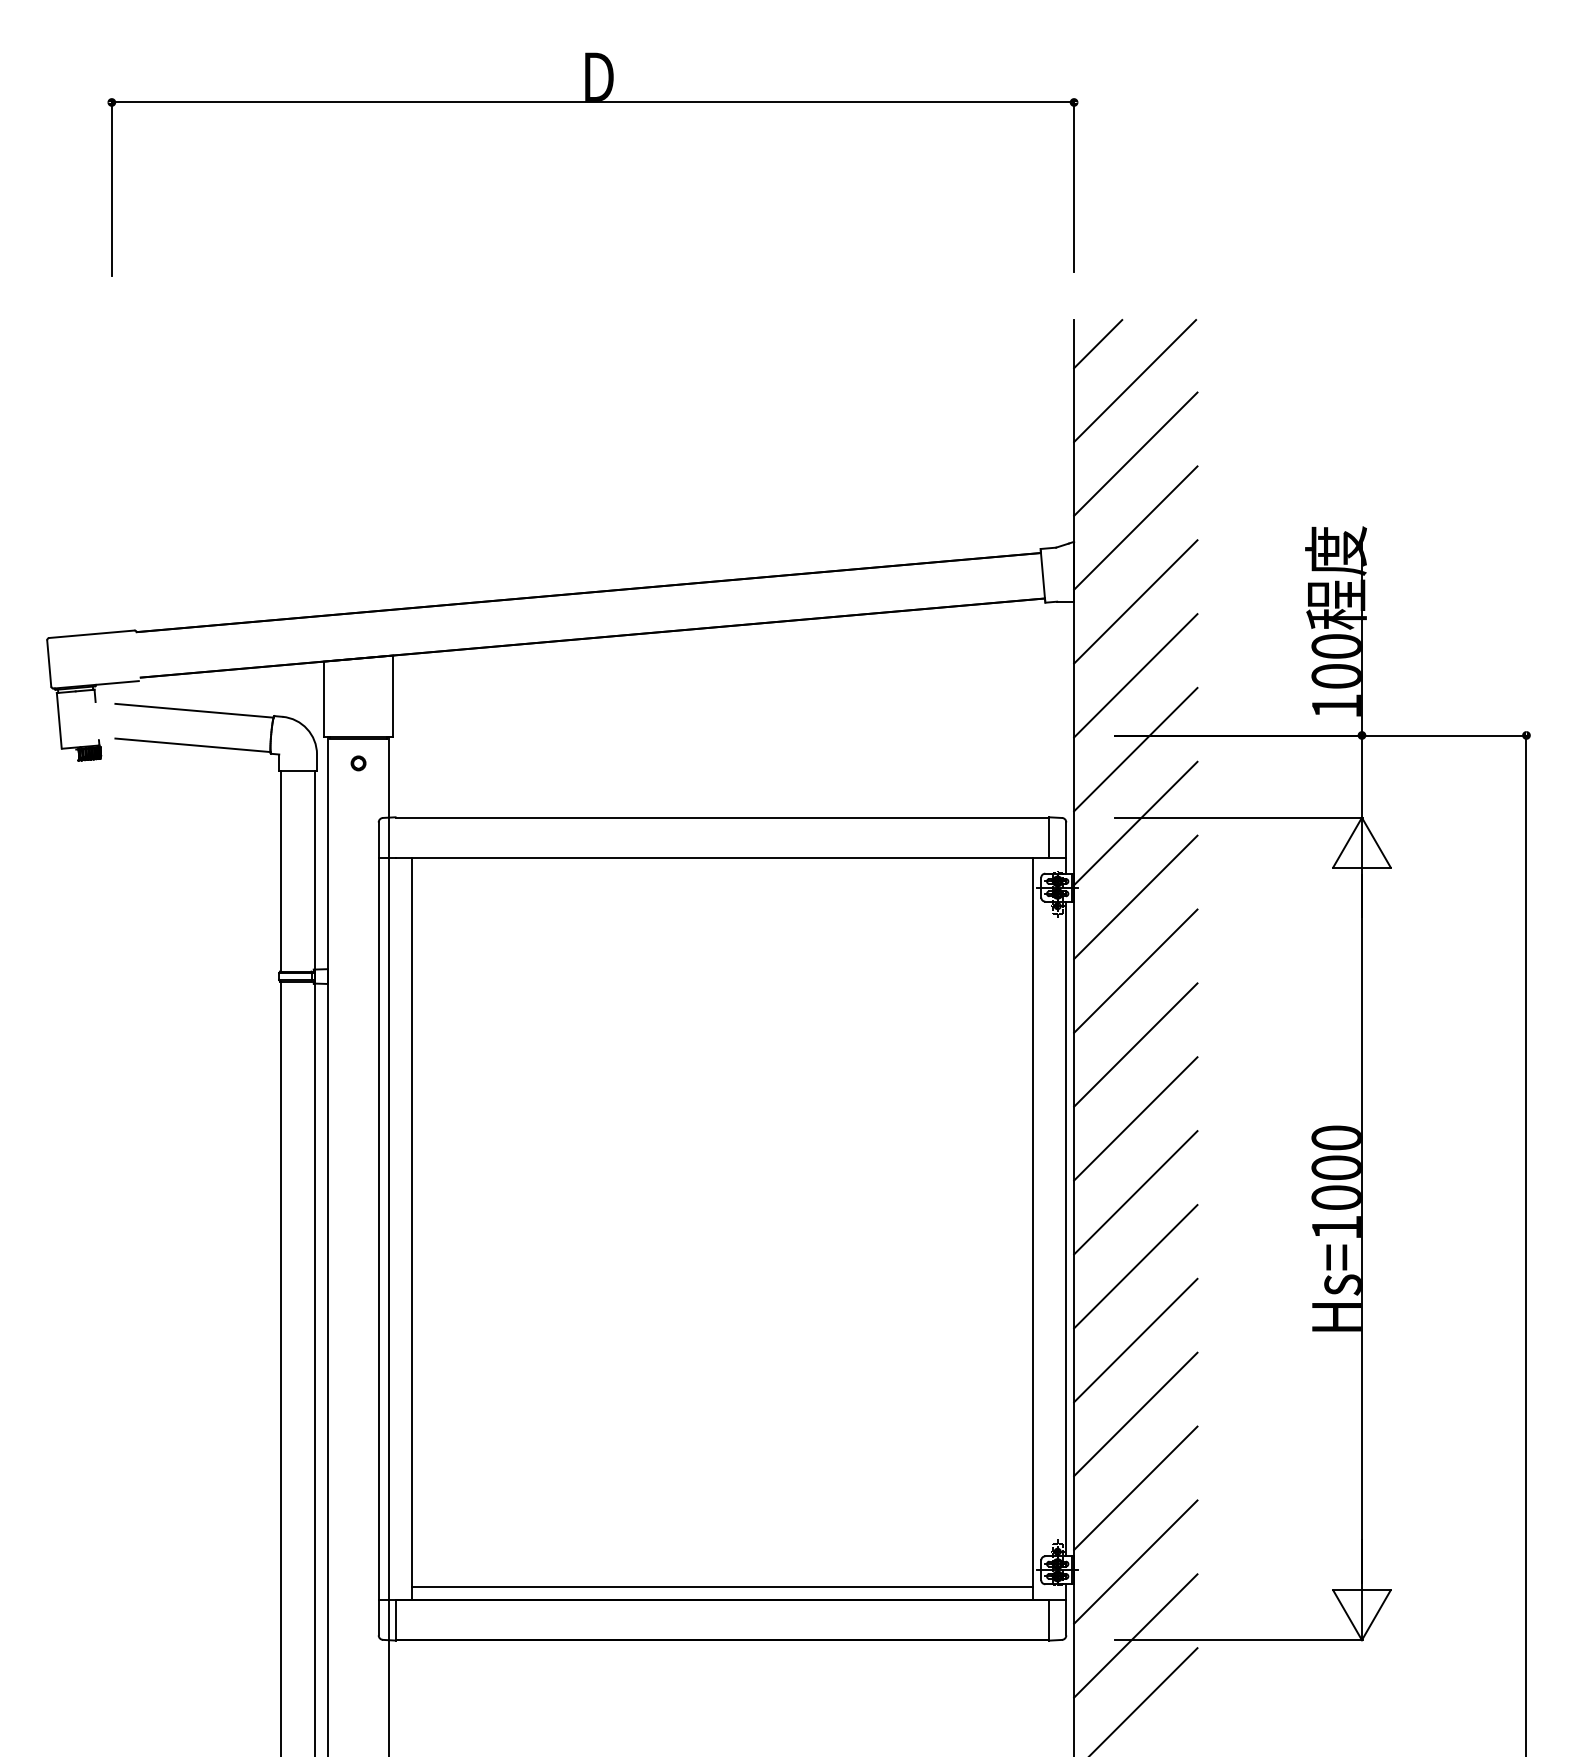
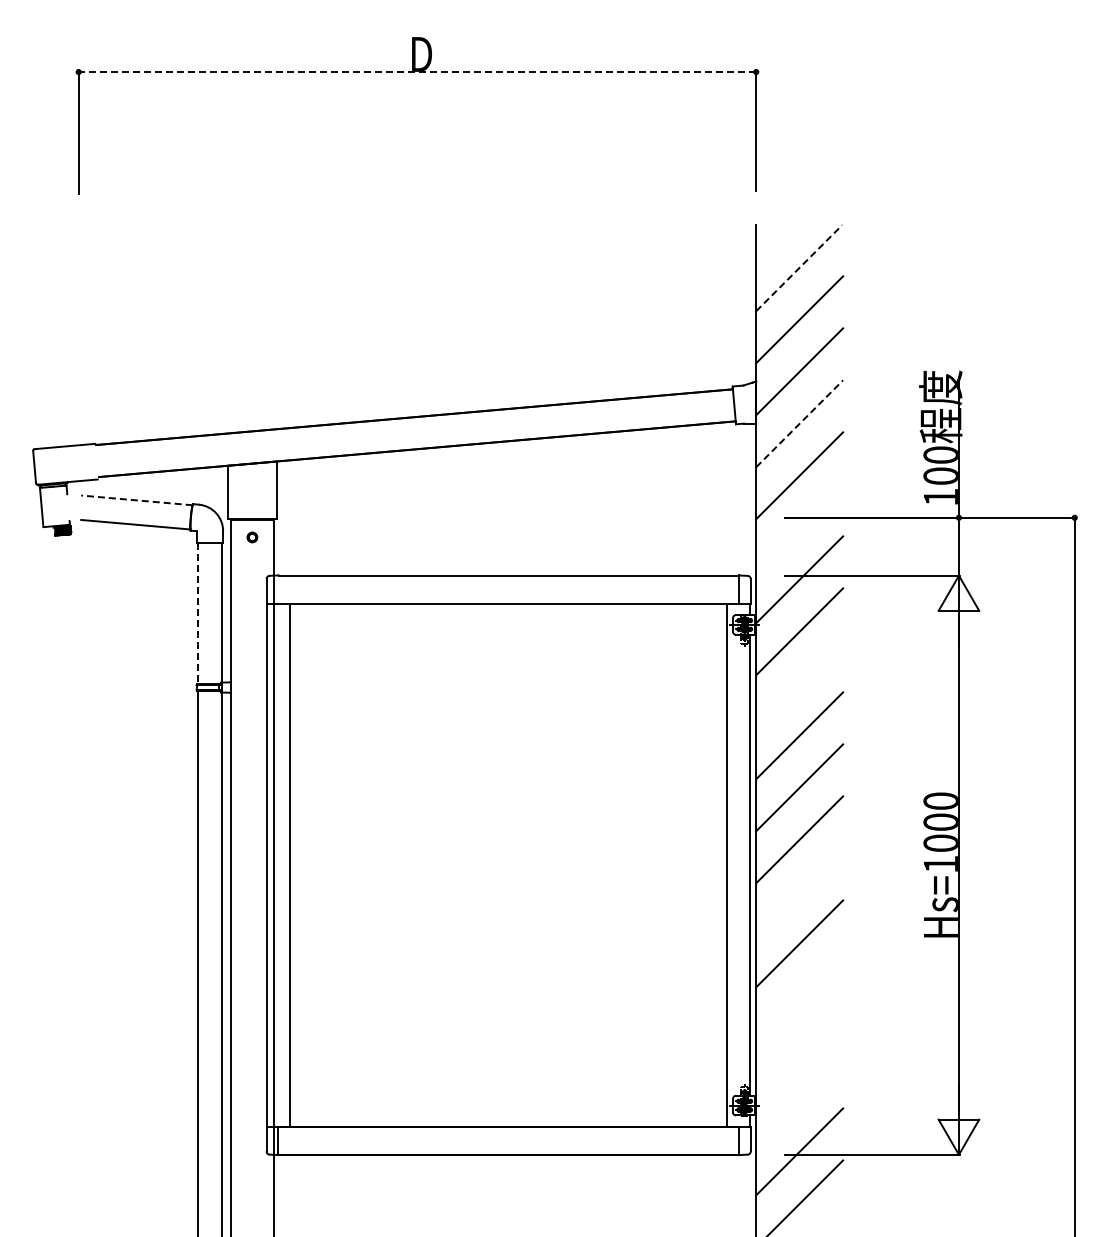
line: (593, 103) -> (417, 72), solid -> dashed
line: (1098, 344) -> (773, 242), removed
line: (1135, 381) -> (799, 268), solid -> dashed
line: (1136, 601) -> (800, 423), solid -> dashed
line: (193, 710) -> (136, 500), solid -> dashed
line: (1135, 749) -> (799, 527), removed
line: (280, 871) -> (197, 613), solid -> dashed
line: (1135, 970) -> (799, 683), removed
line: (1135, 1266) -> (799, 891), removed
line: (1135, 1413) -> (799, 995), removed
line: (1135, 1487) -> (799, 1047), removed
line: (1135, 1561) -> (799, 1099), removed
line: (722, 1587) -> (508, 1117), removed

